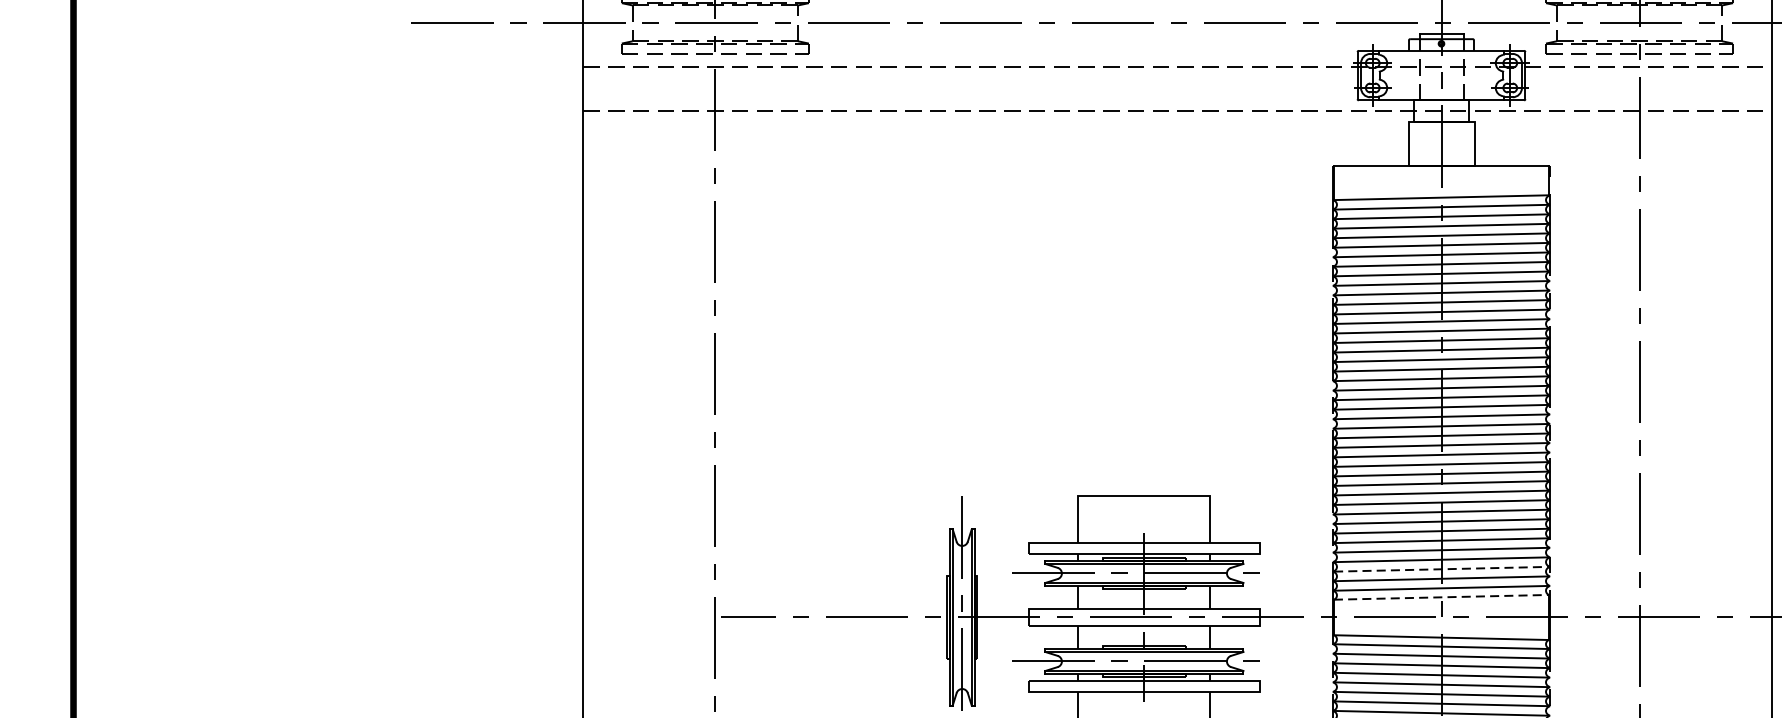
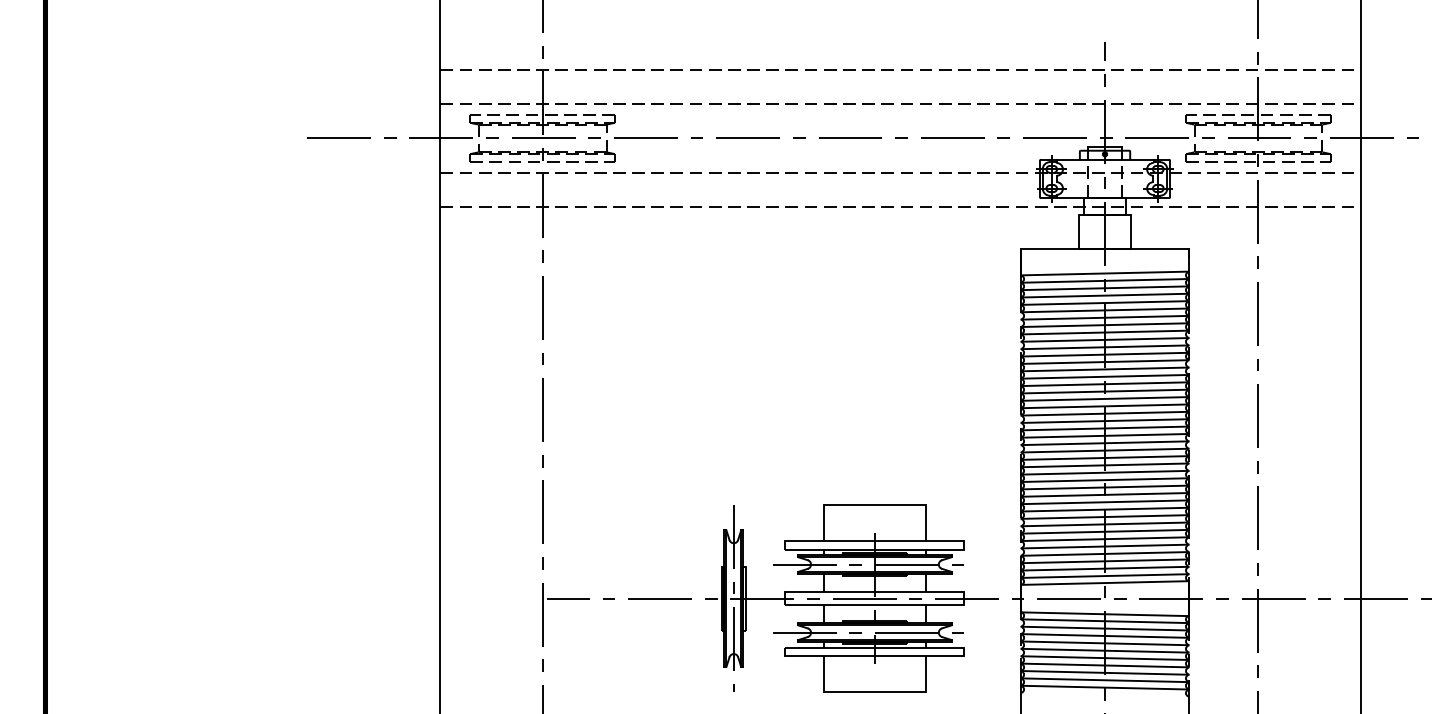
line: (1442, 569) -> (1105, 561), dashed -> solid
line: (1442, 597) -> (1105, 583), dashed -> solid

